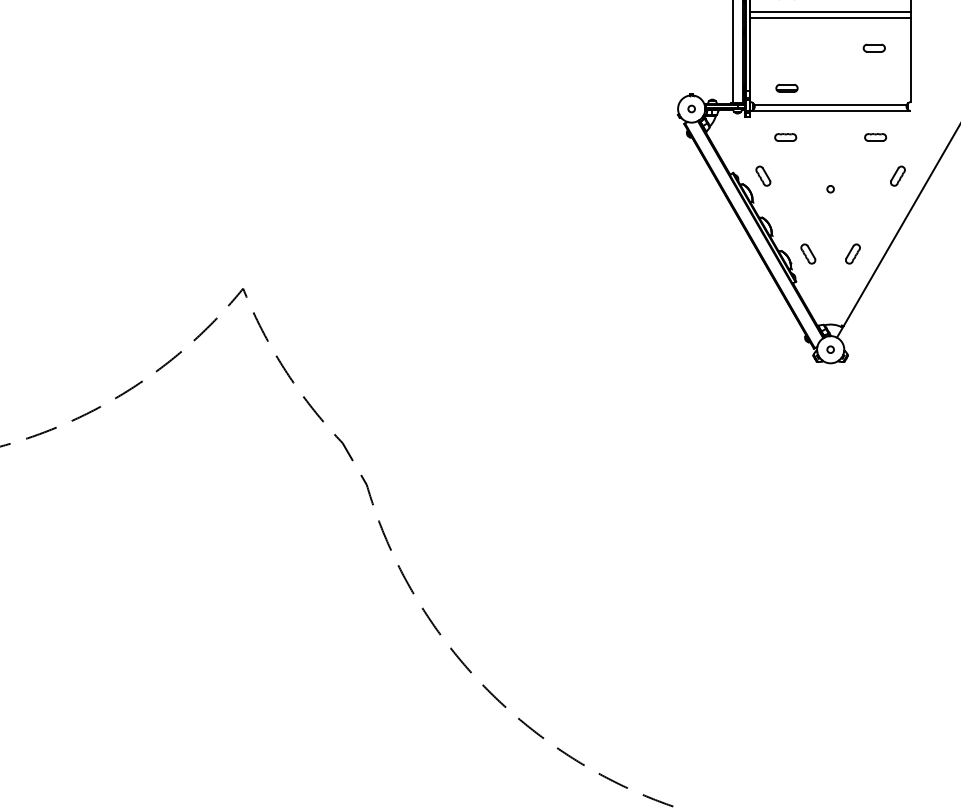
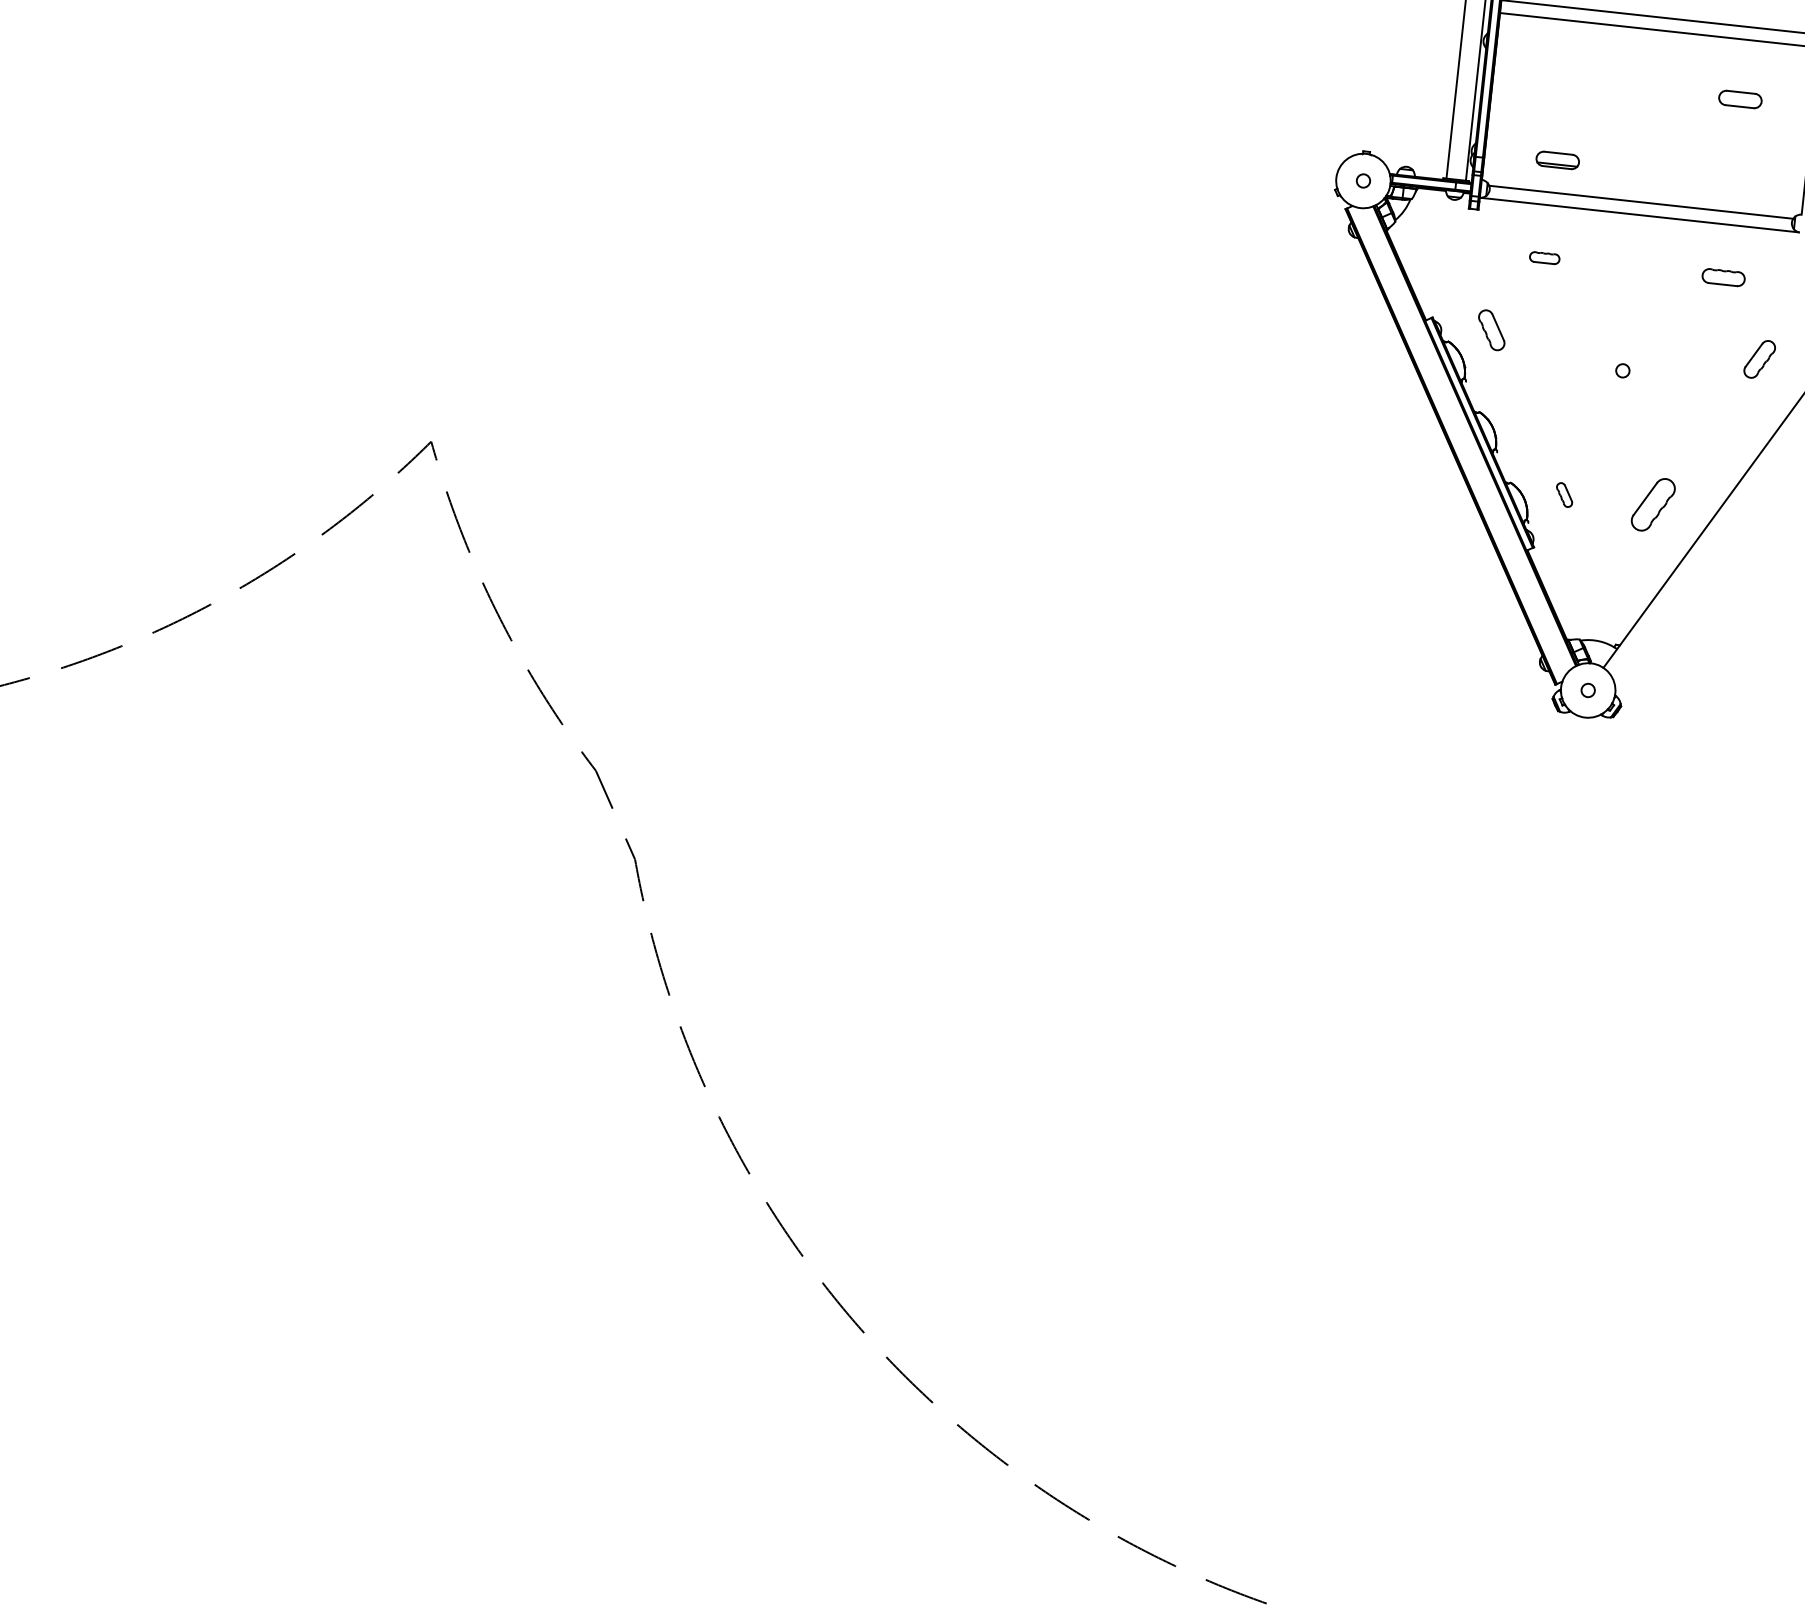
part: (785, 137) -> (1544, 258), size x0.7
part: (808, 253) -> (1564, 494), size x0.6
part: (852, 253) -> (1652, 503), size x1.4

